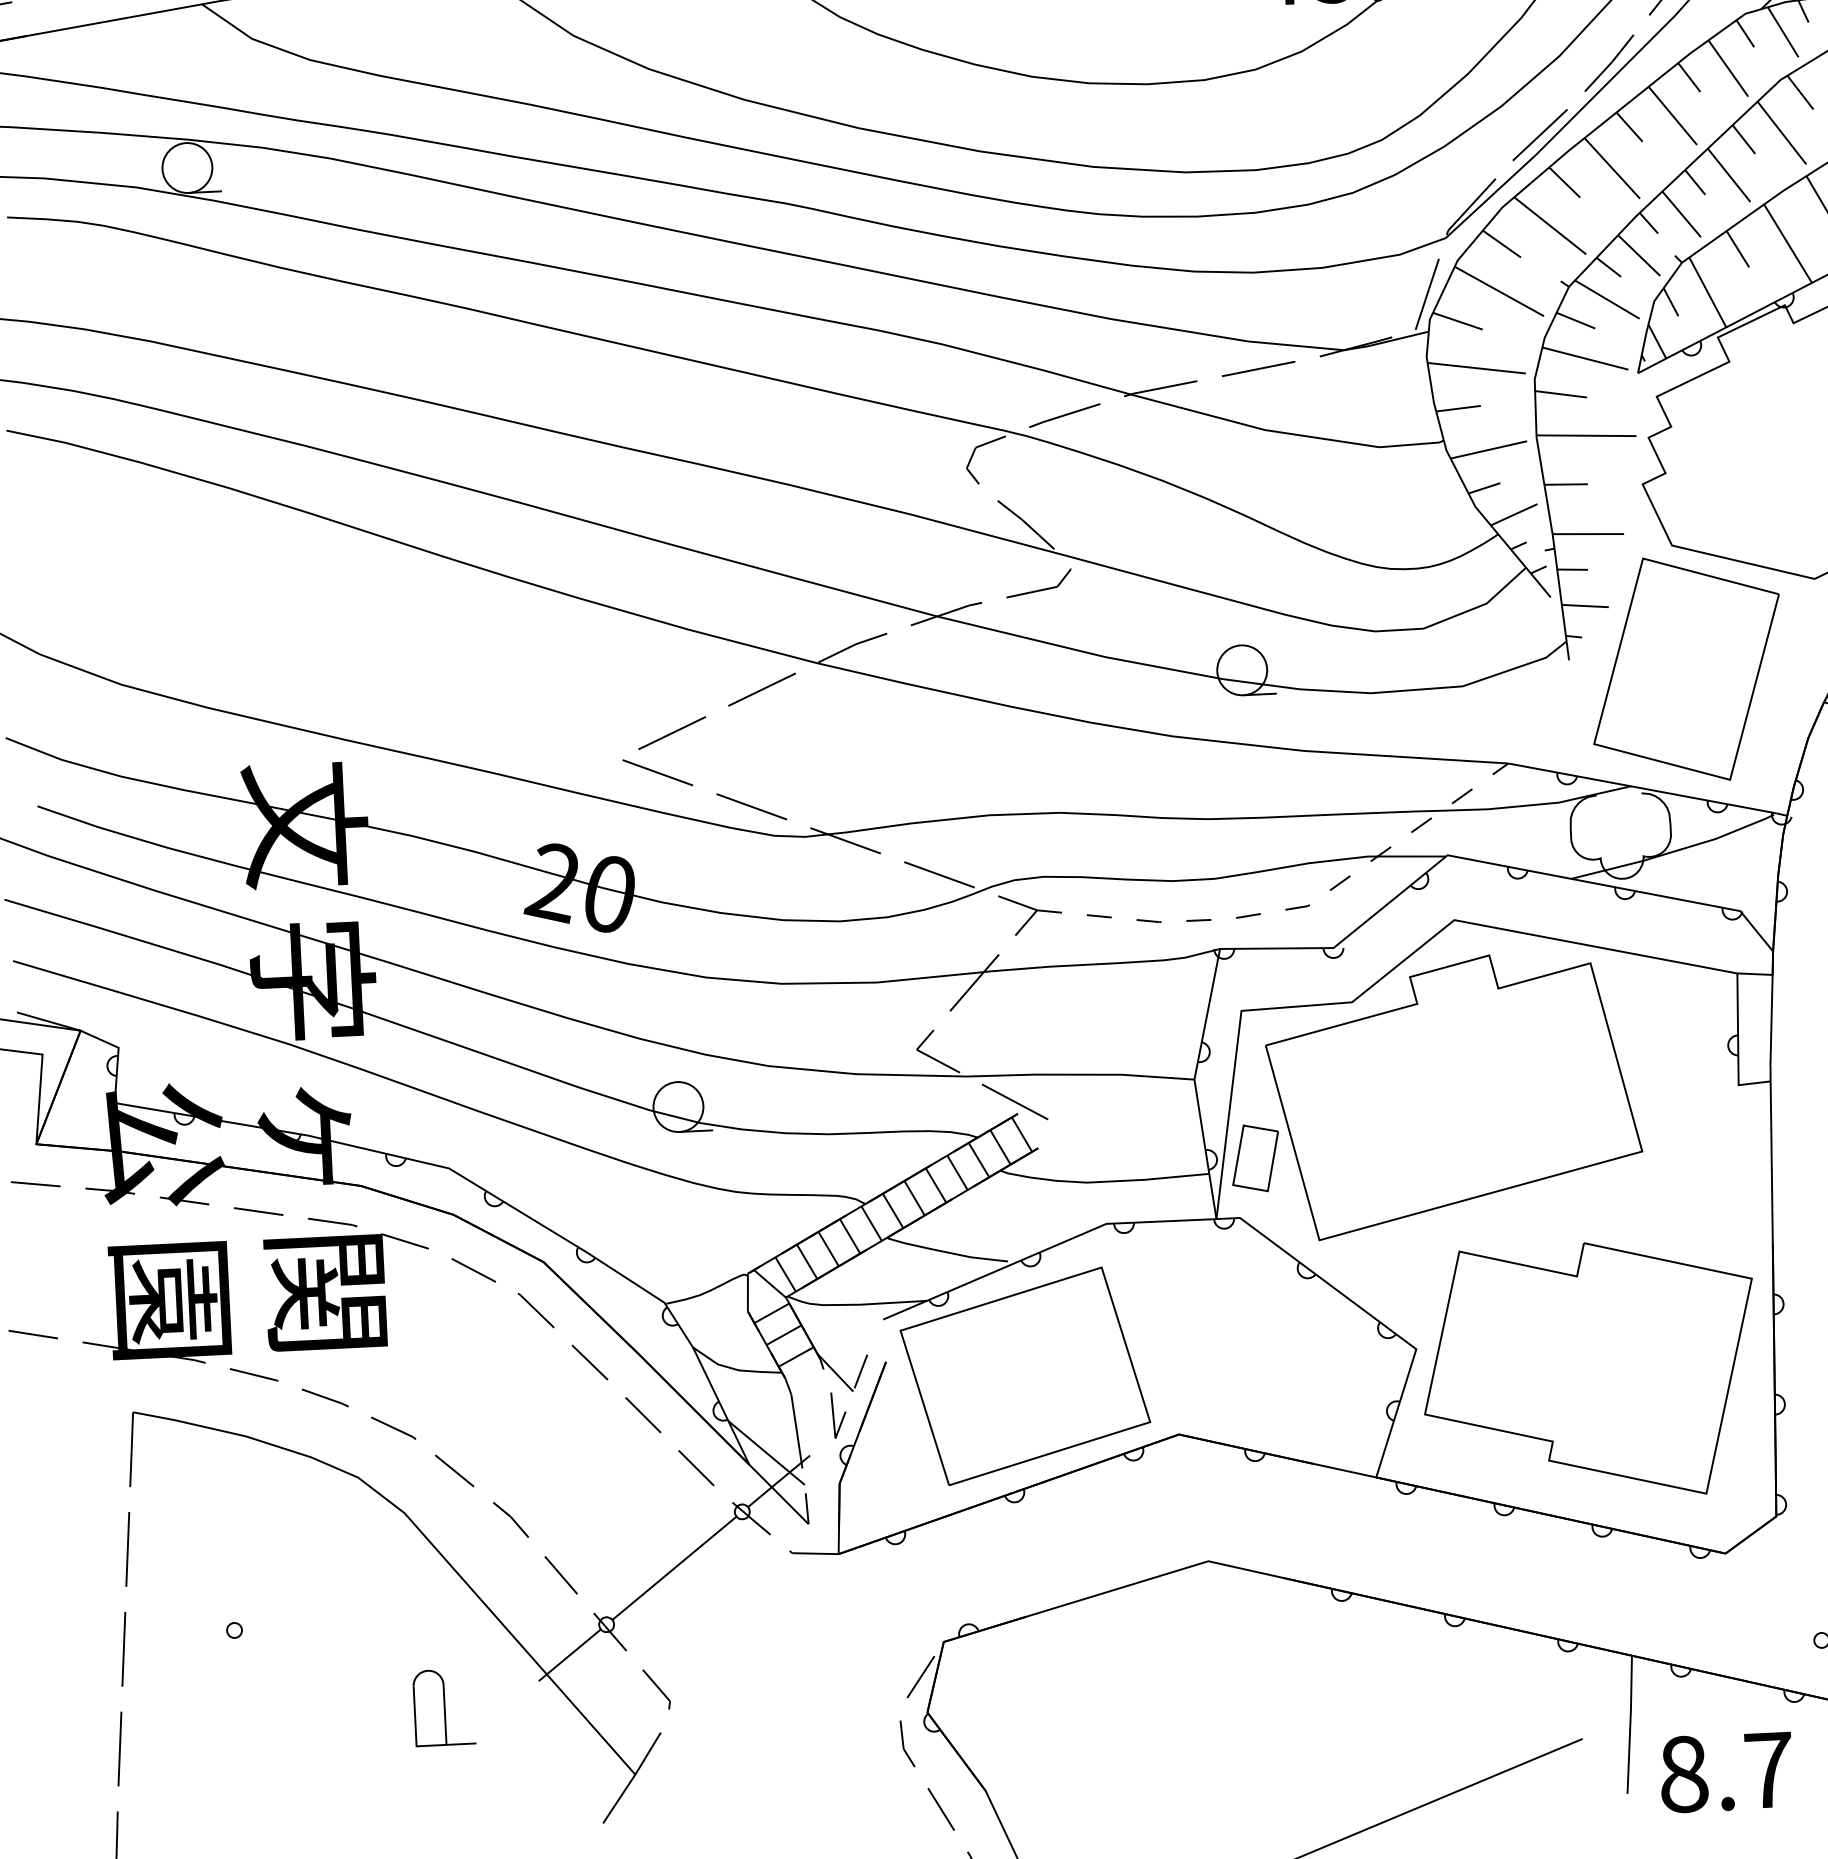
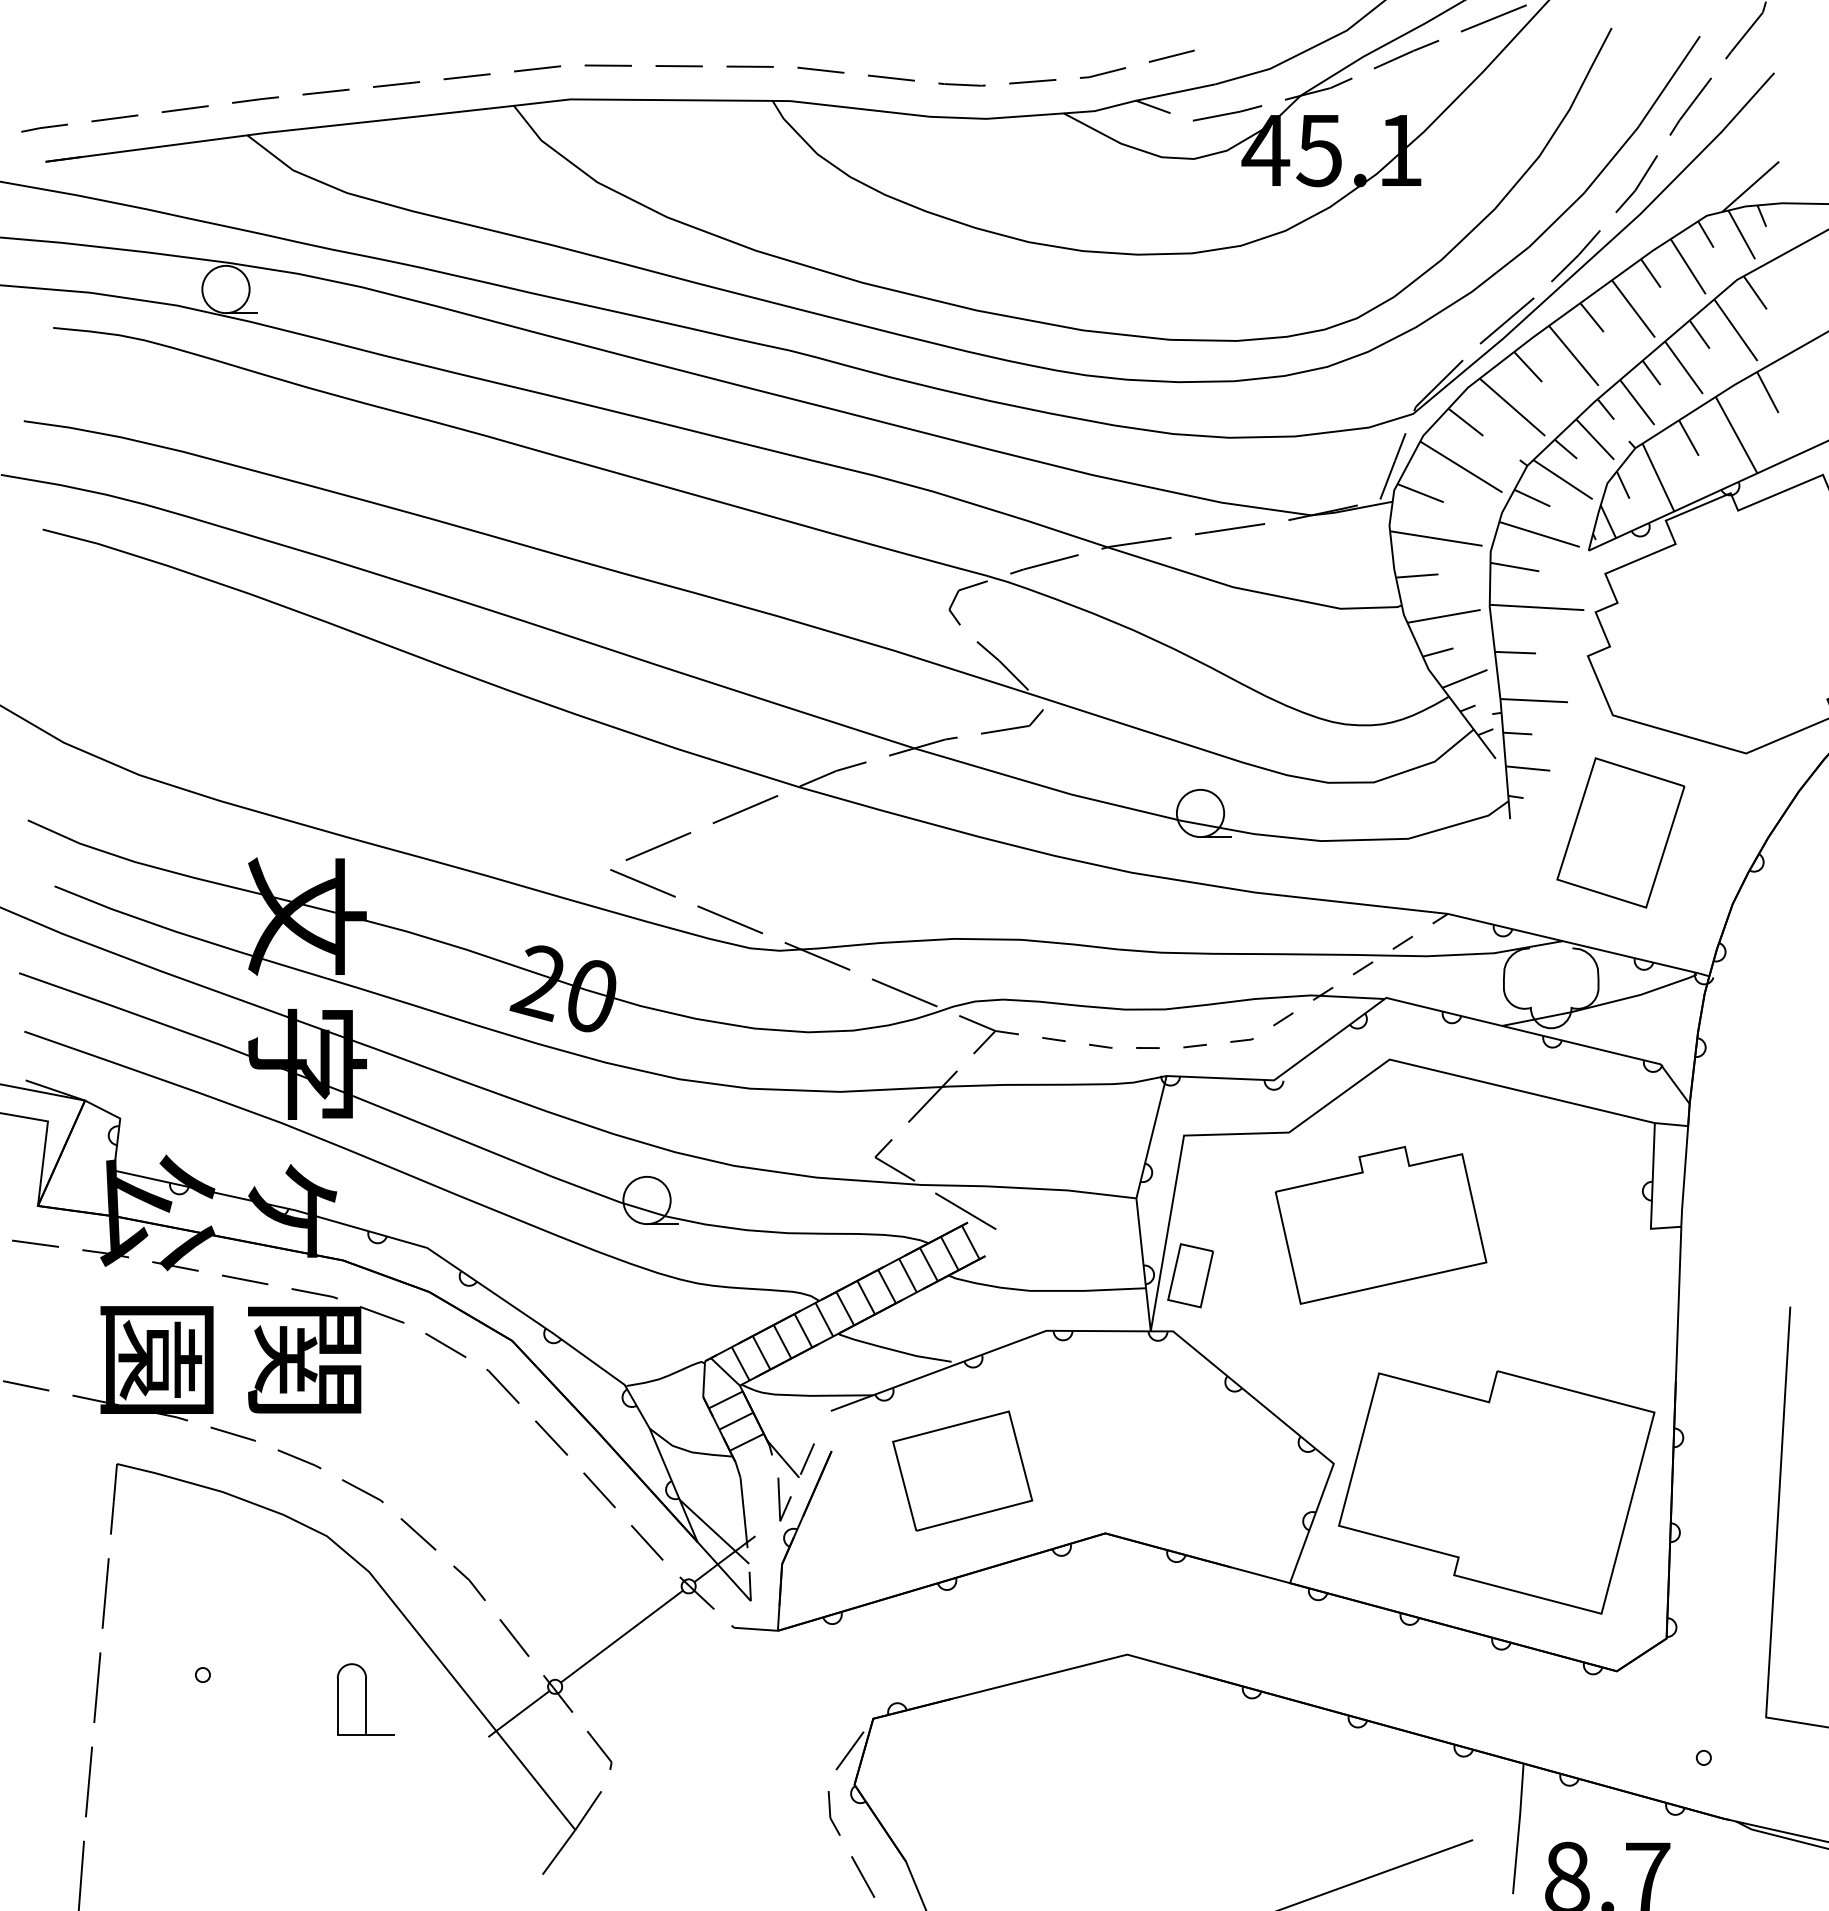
part: (1686, 668) -> (1620, 832), size x0.7
part: (1453, 1095) -> (1380, 1225), size x0.6
part: (1025, 1375) -> (962, 1470), size x0.6
part: (444, 1707) -> (365, 1699), moved

